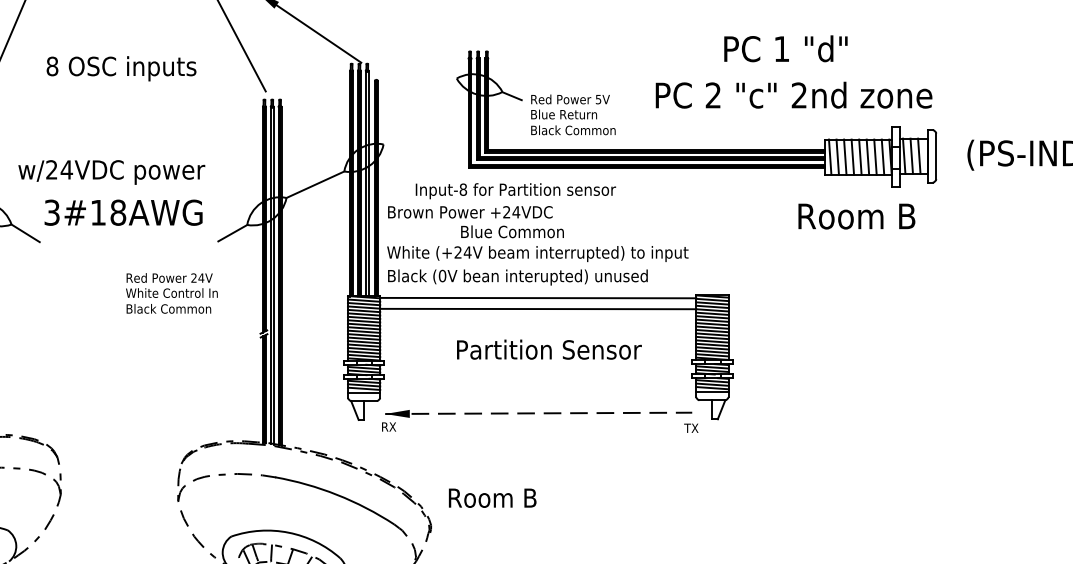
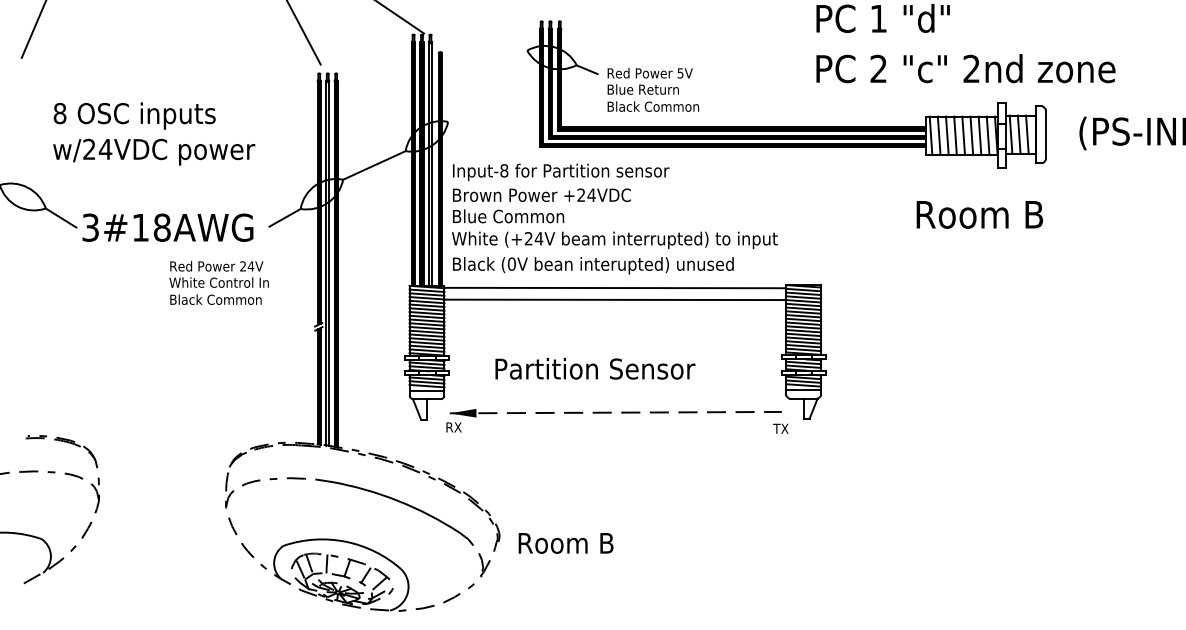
text: (121, 68) -> (134, 115), moved
text: (793, 95) -> (965, 68), moved
text: (516, 191) -> (561, 172), moved
text: (123, 212) -> (167, 227), moved
text: (856, 216) -> (979, 214), moved
text: (512, 231) -> (508, 216), moved
text: (549, 349) -> (595, 368), moved
text: (492, 498) -> (565, 543), moved

